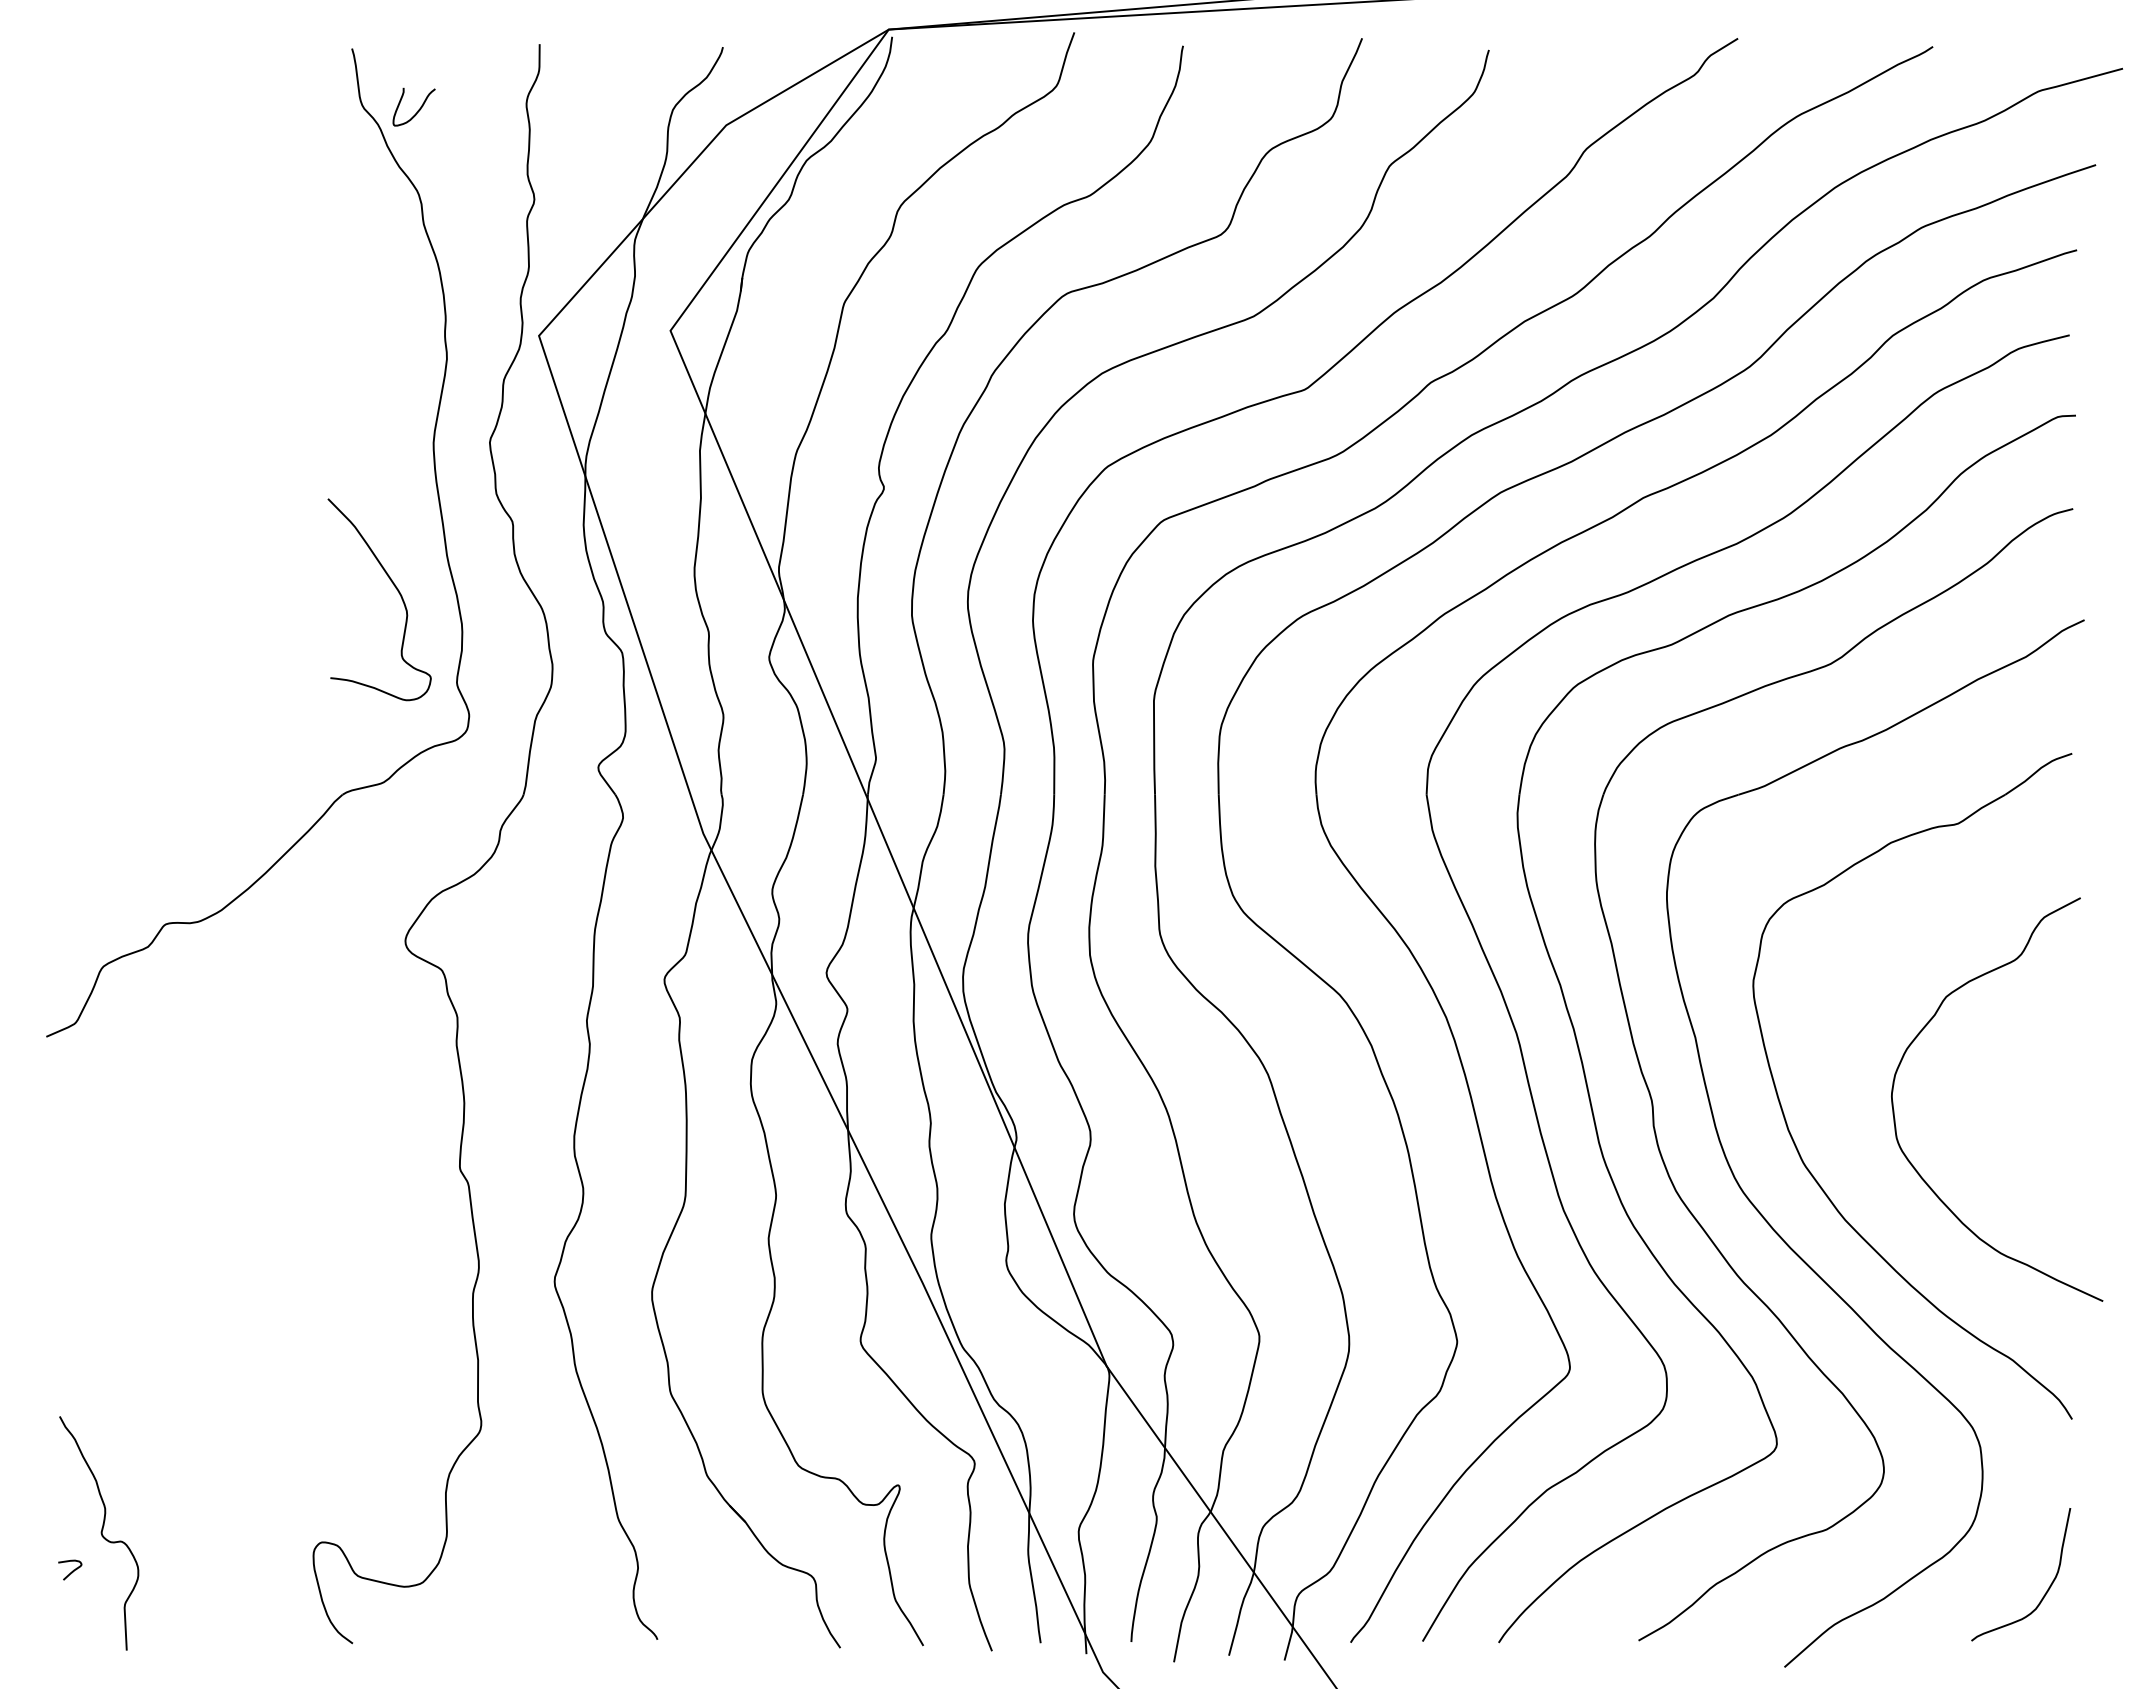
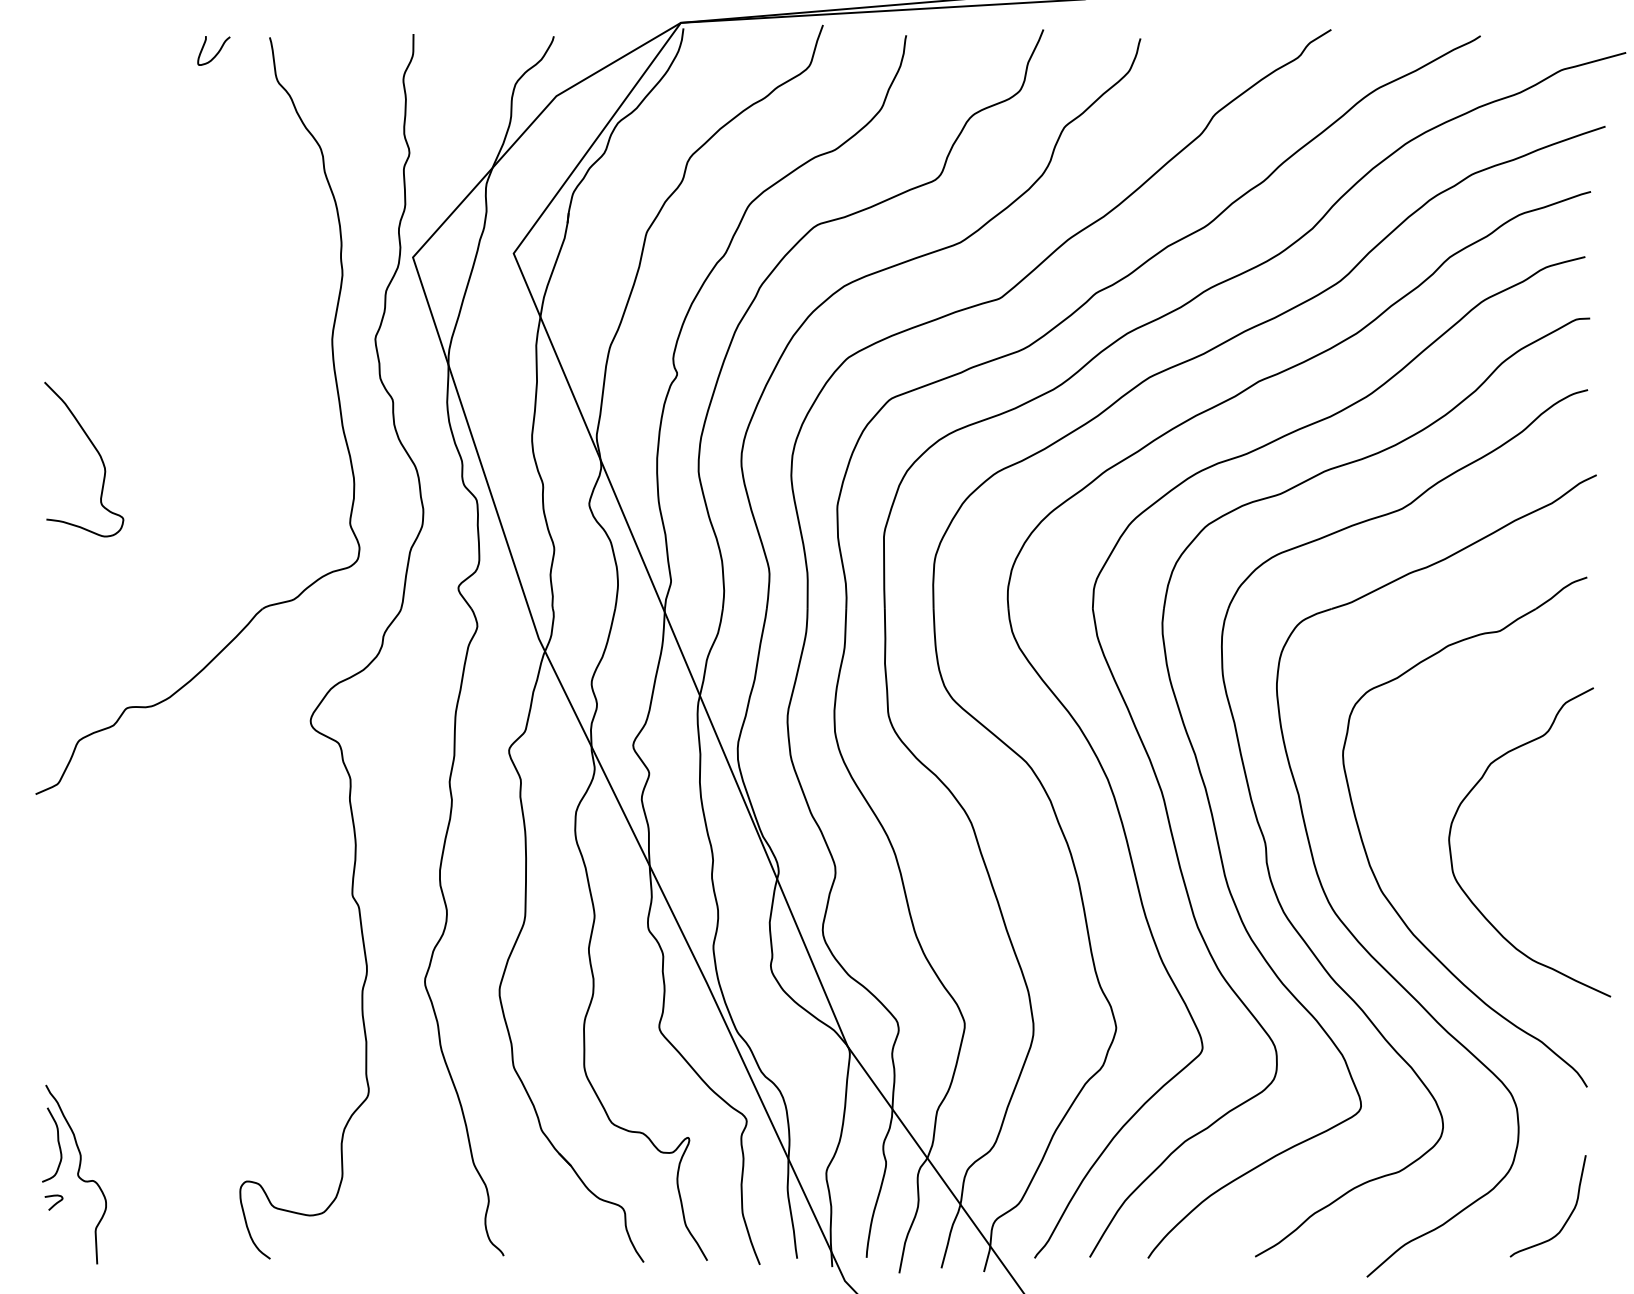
curve: (417, 110) -> (216, 53), moved
curve: (395, 588) -> (96, 450), moved
curve: (75, 1492) -> (57, 1143), added

